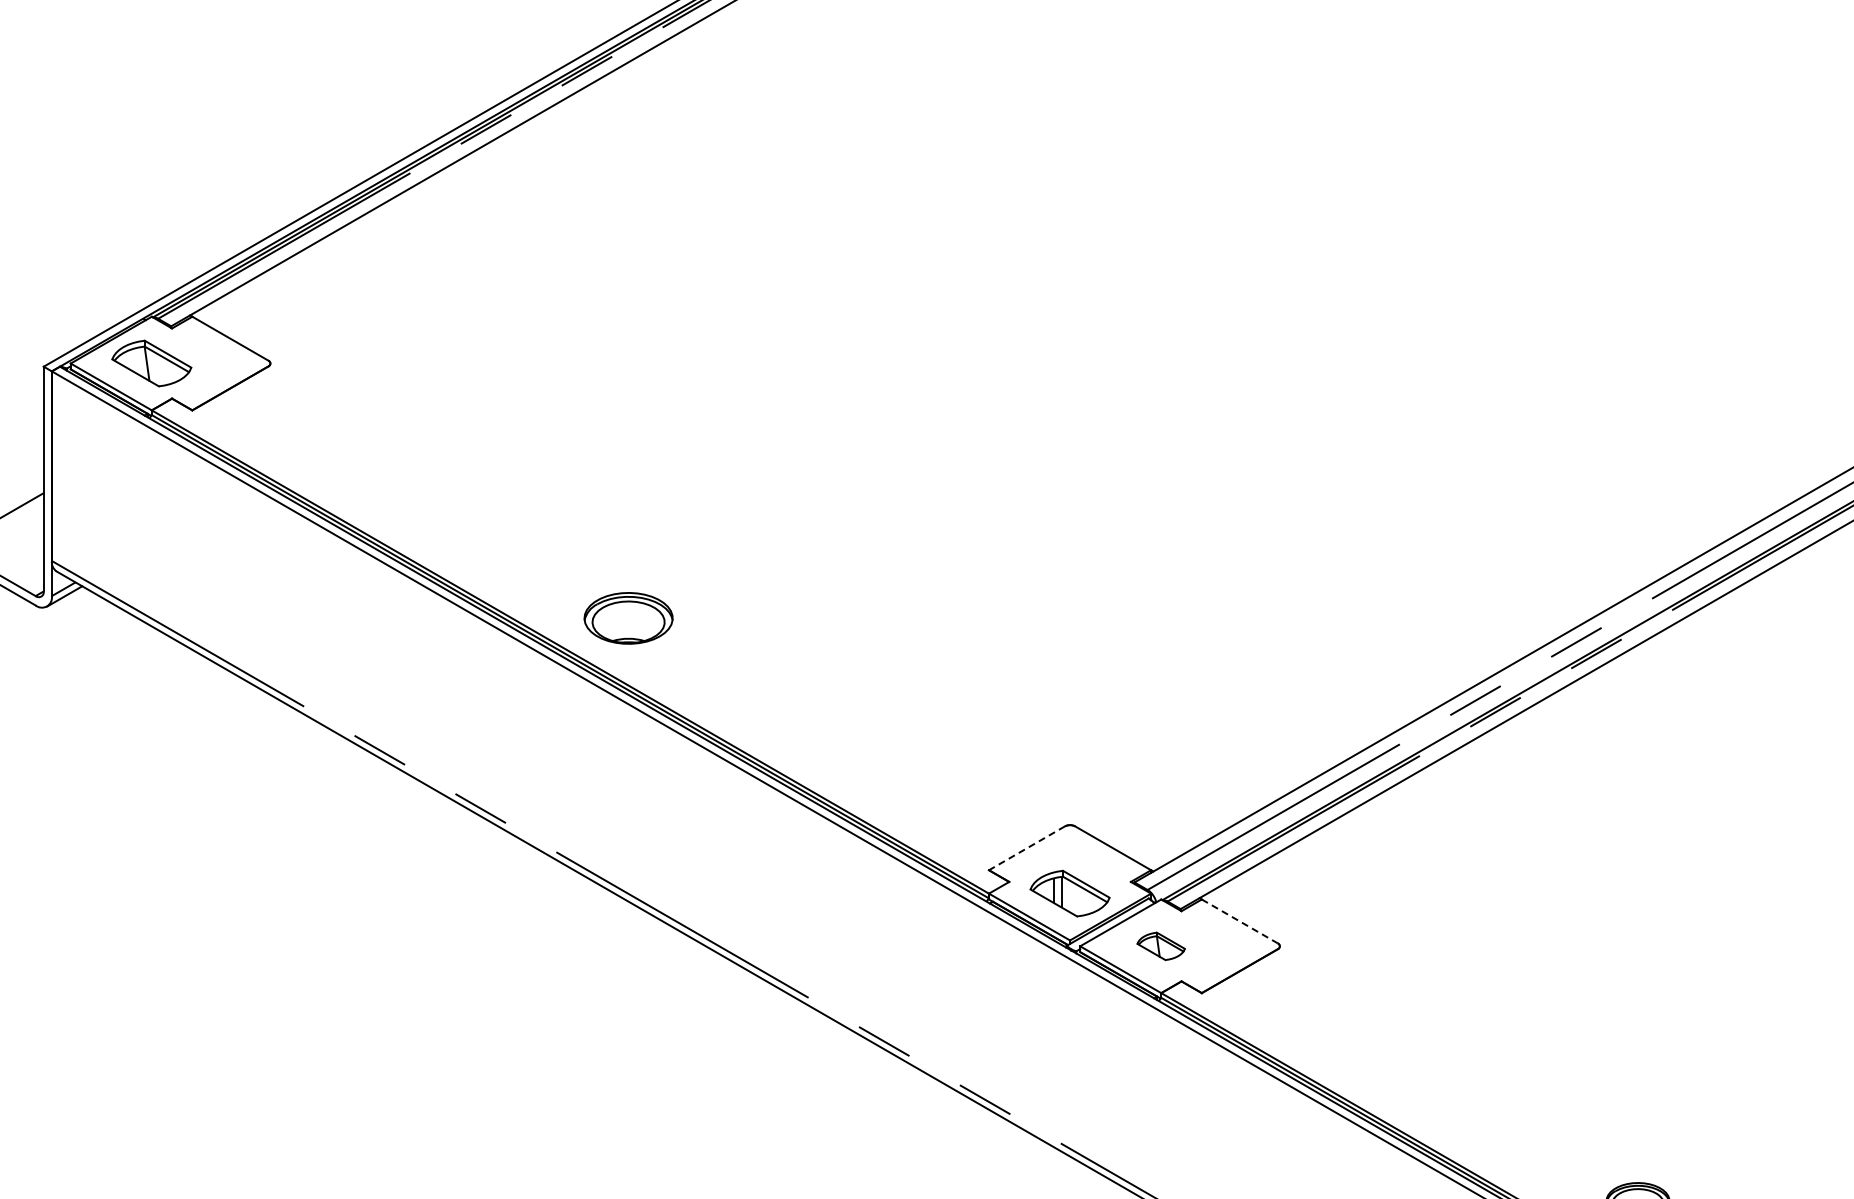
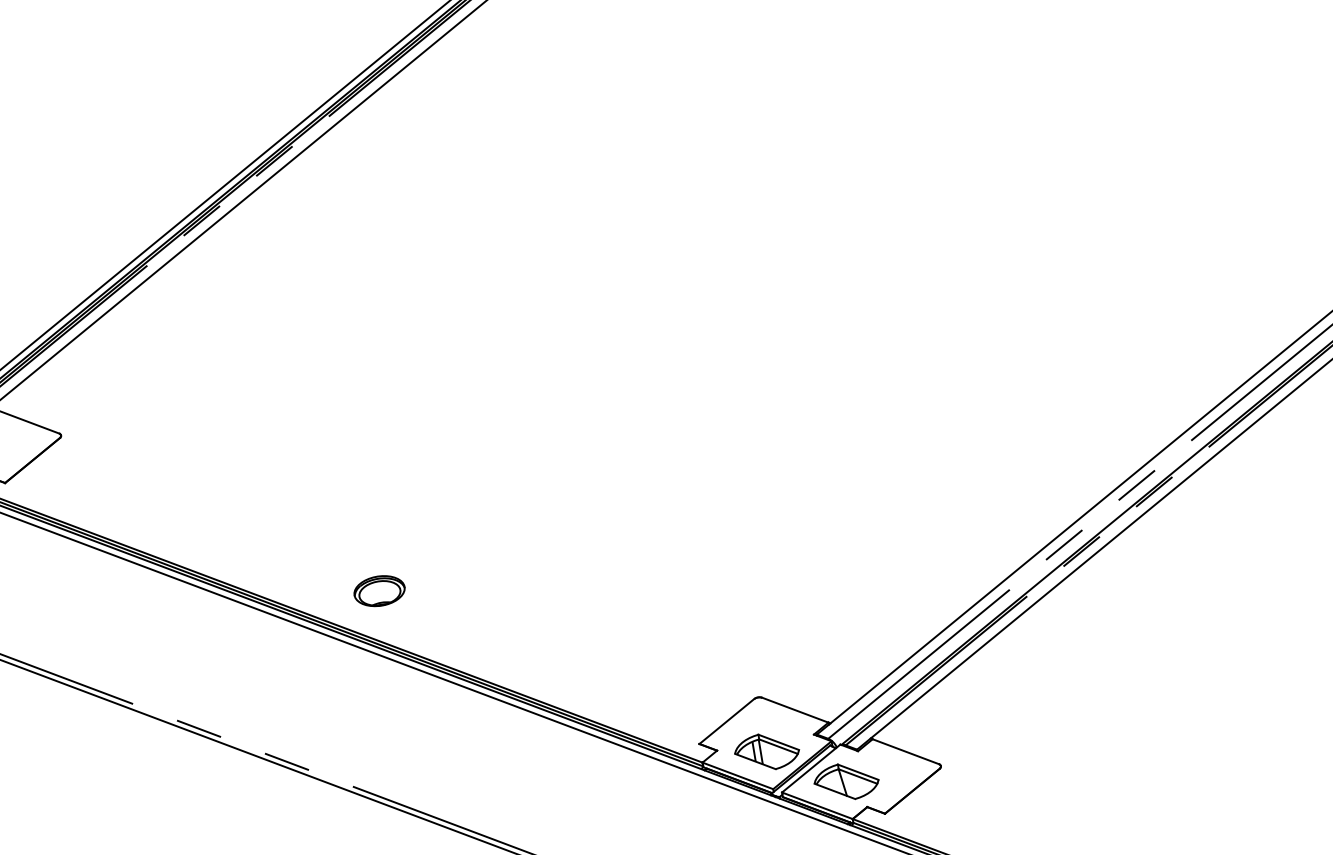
part: (628, 618) -> (379, 591), size x0.71
line: (1027, 848) -> (727, 721), dashed -> solid
line: (1239, 921) -> (905, 751), dashed -> solid
part: (1160, 946) -> (845, 782), size x1.67

